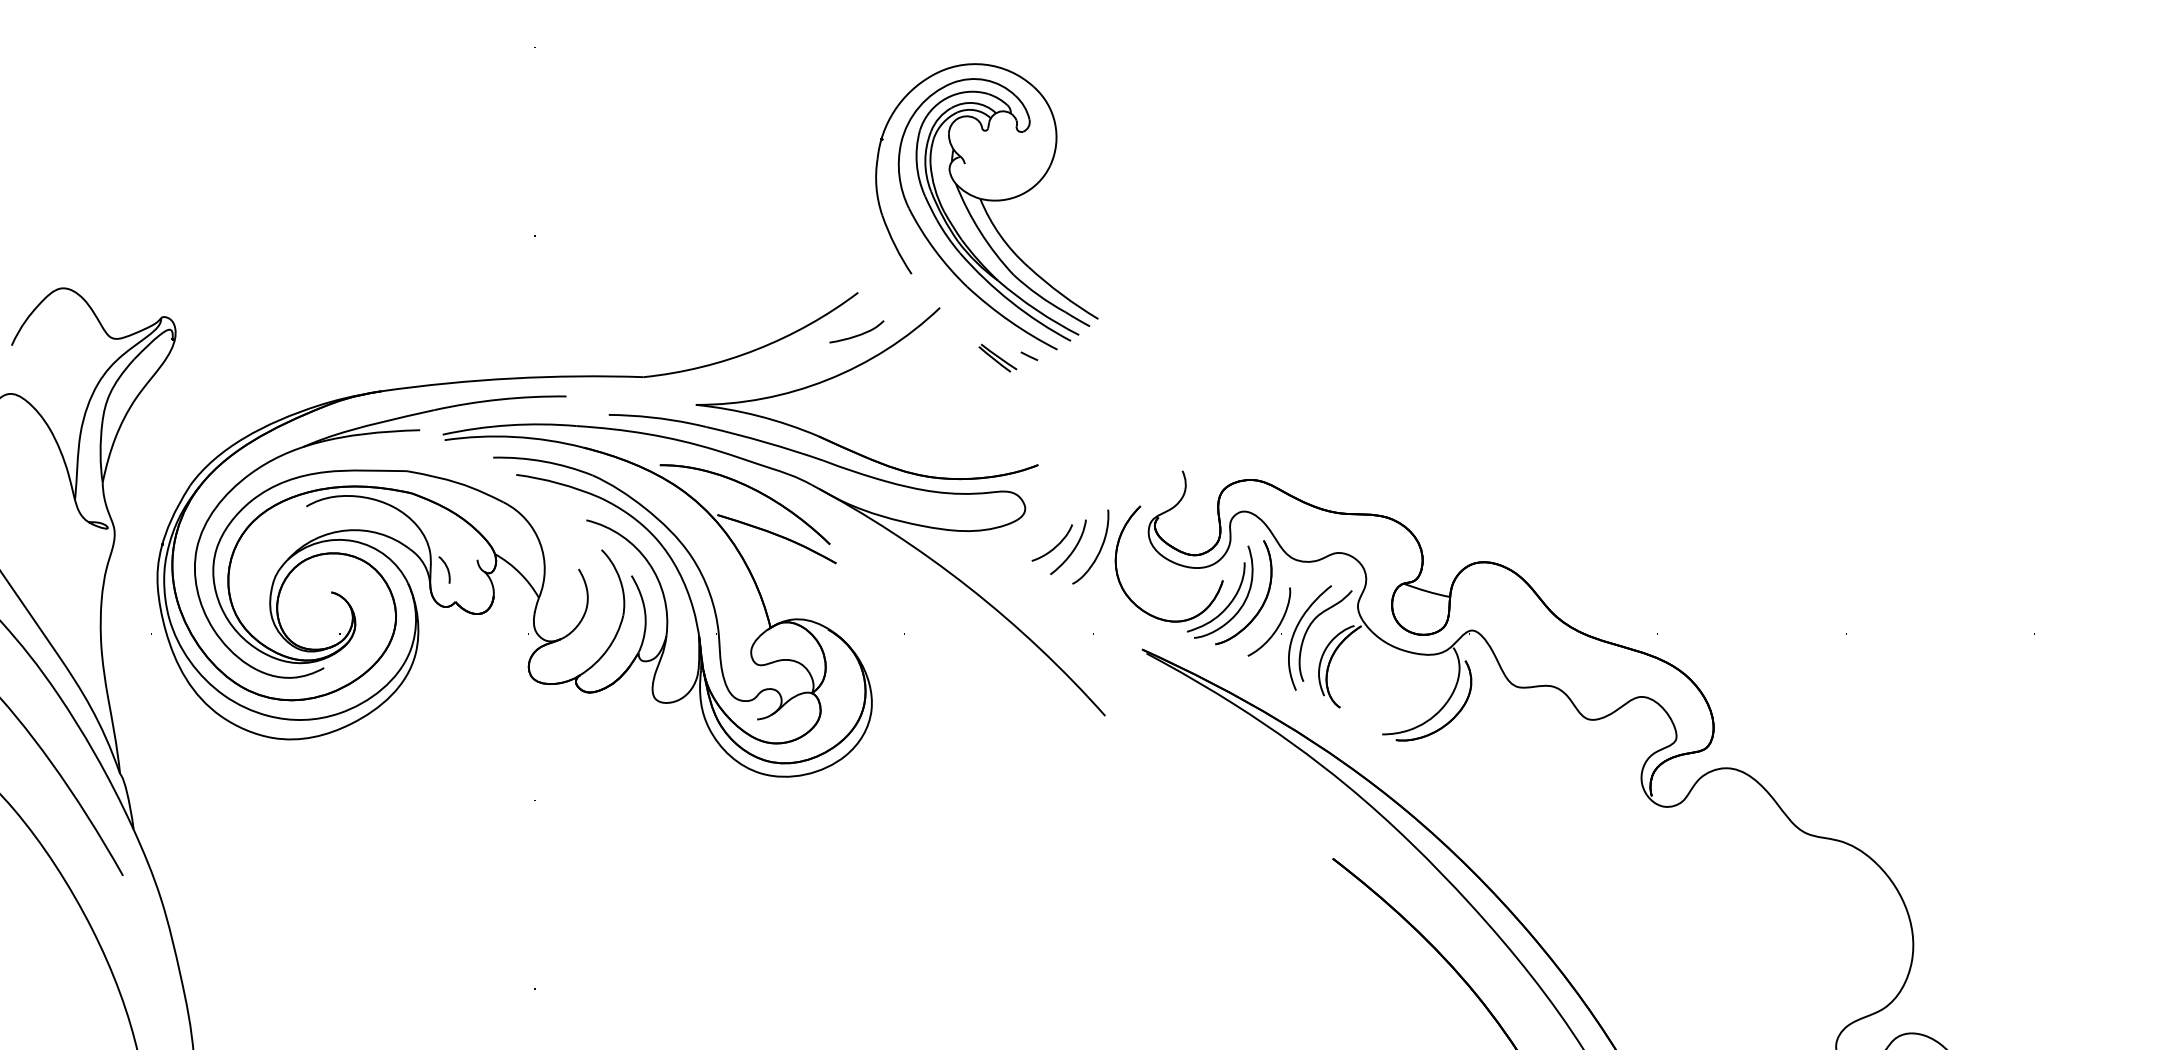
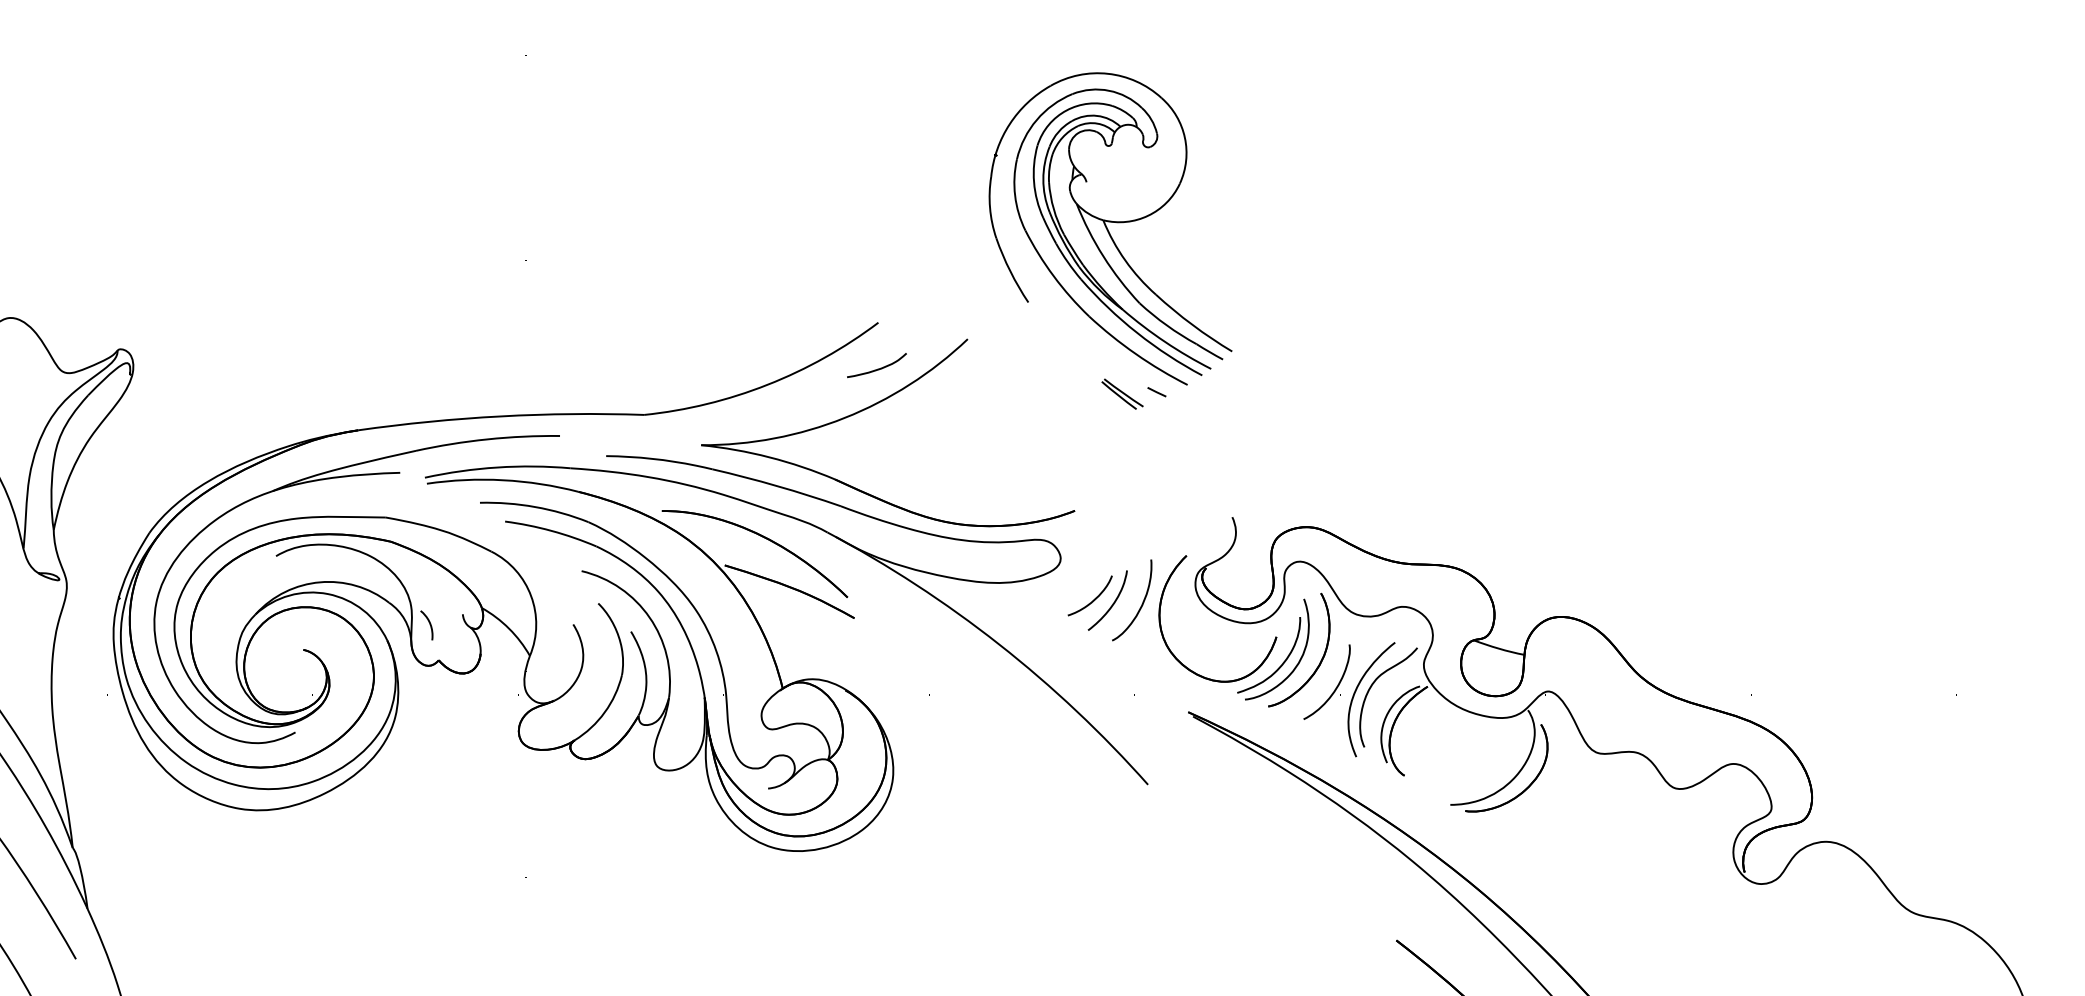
part: (986, 217) -> (1110, 240), moved

